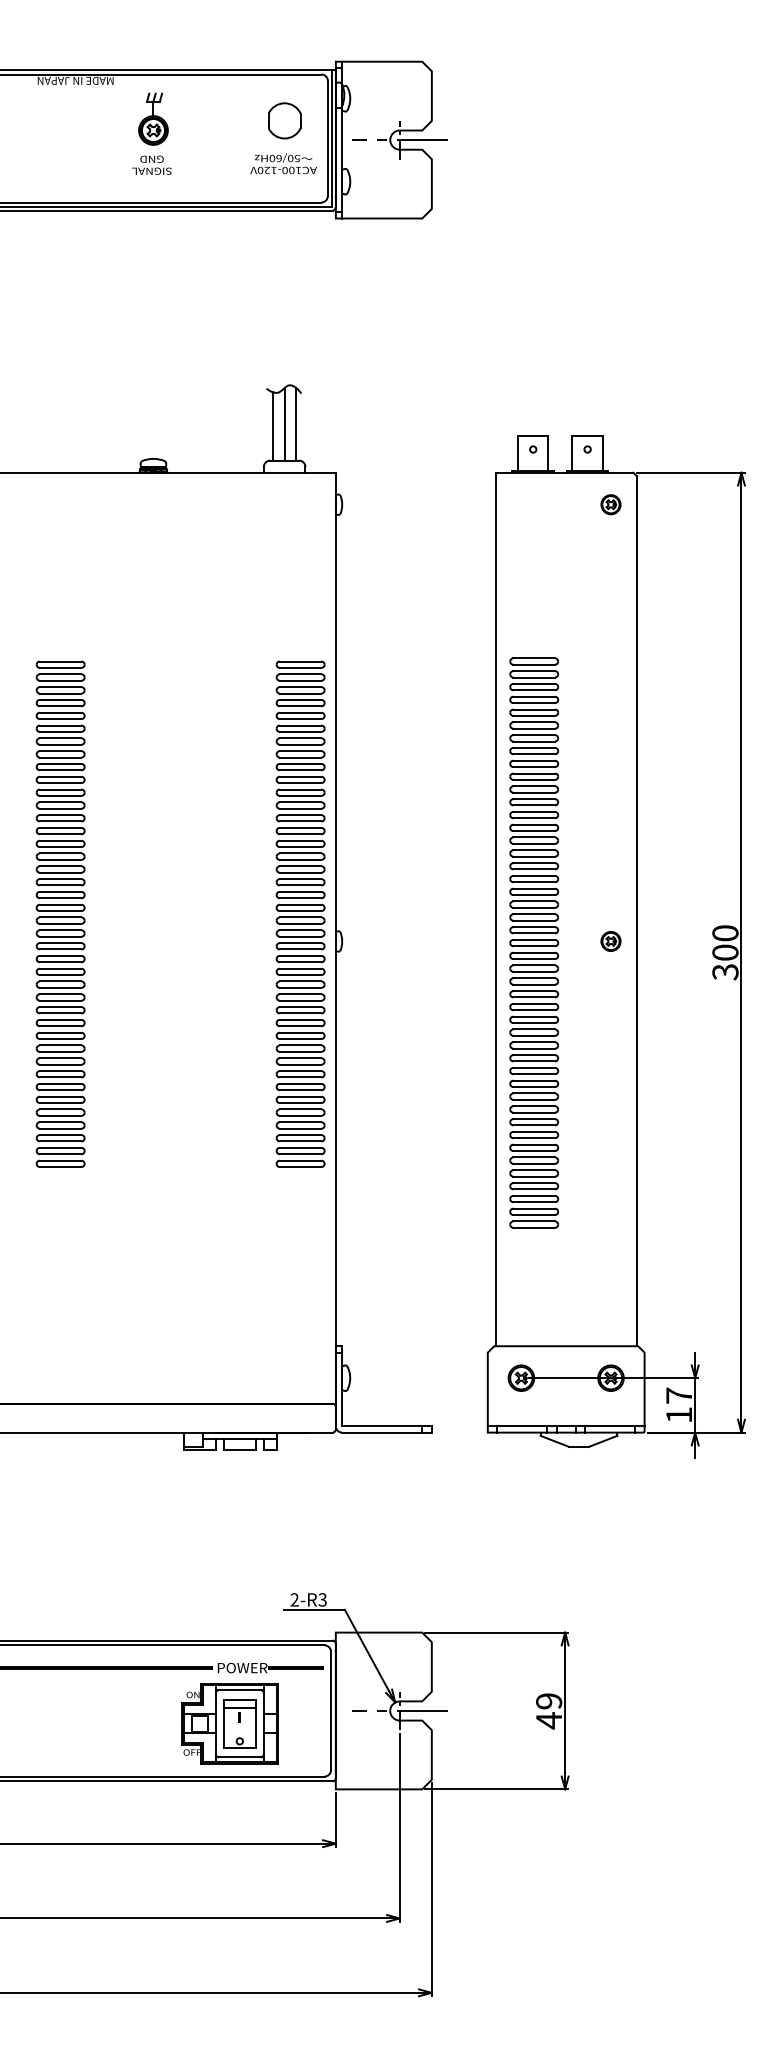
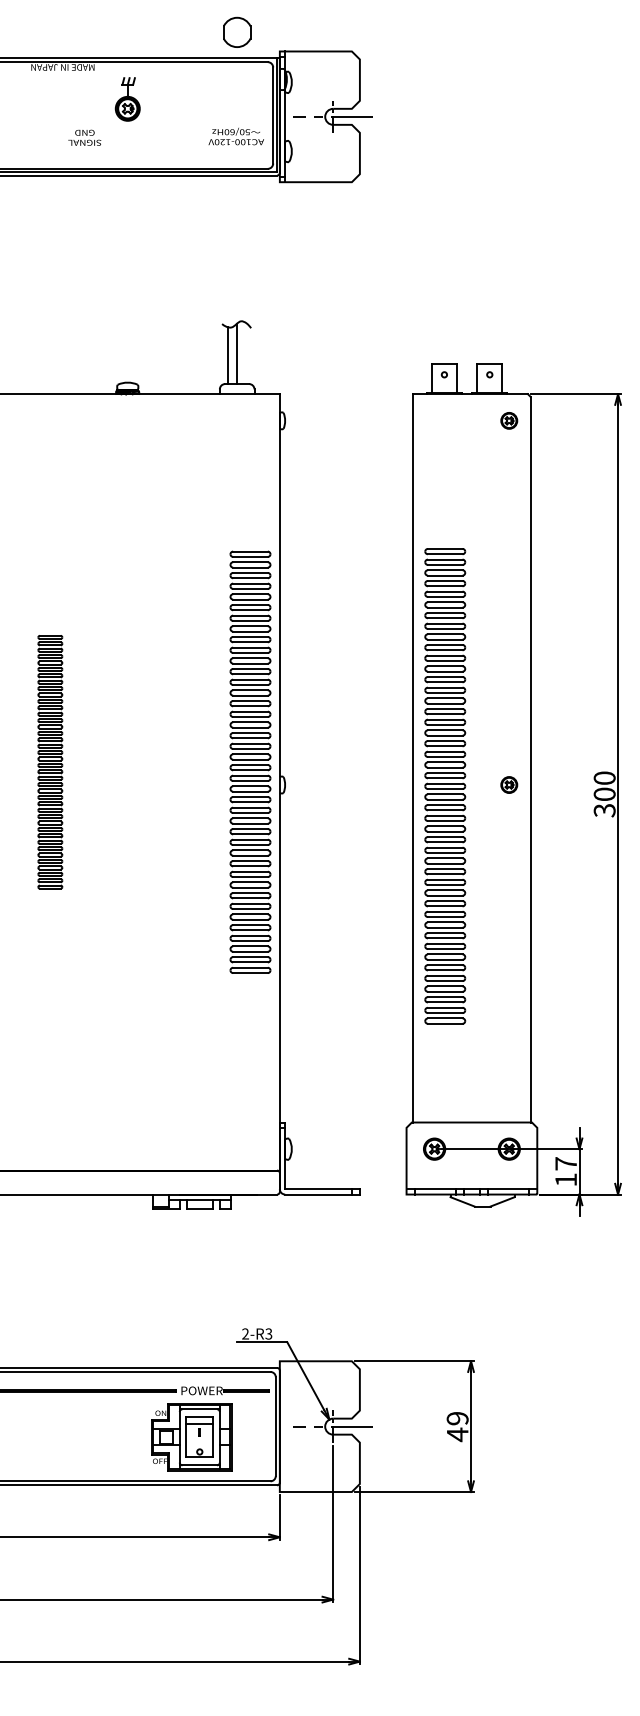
part: (284, 120) -> (237, 32), moved
text: (151, 164) -> (84, 137), moved
line: (295, 423) -> (246, 353), removed
part: (60, 913) -> (50, 761), size x0.6

